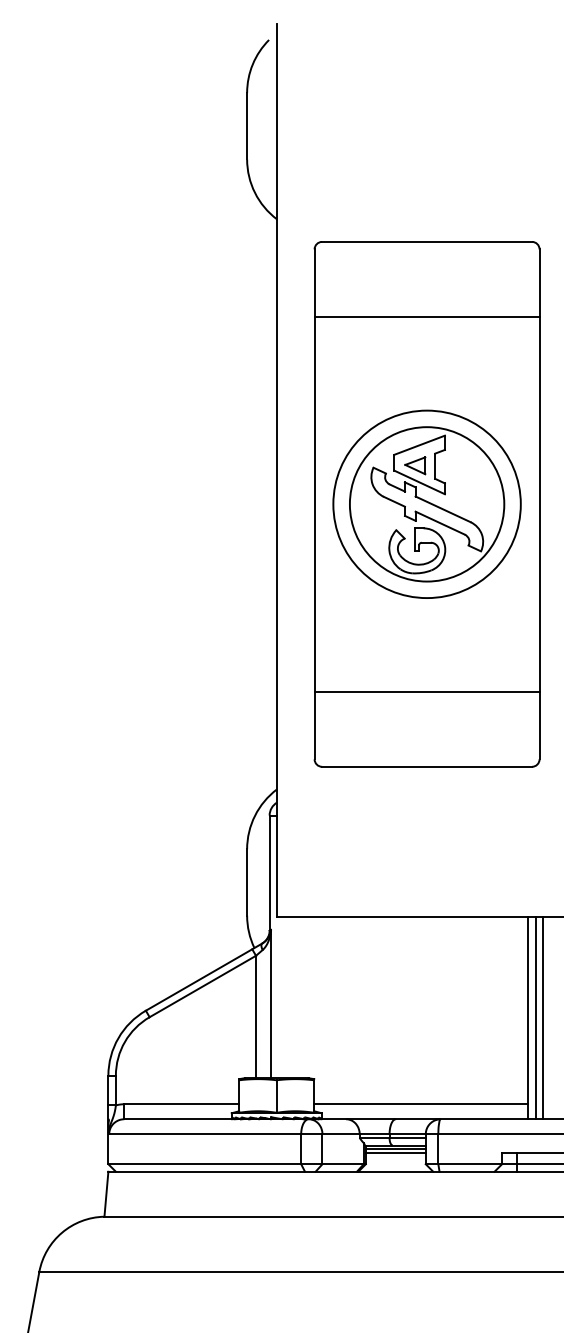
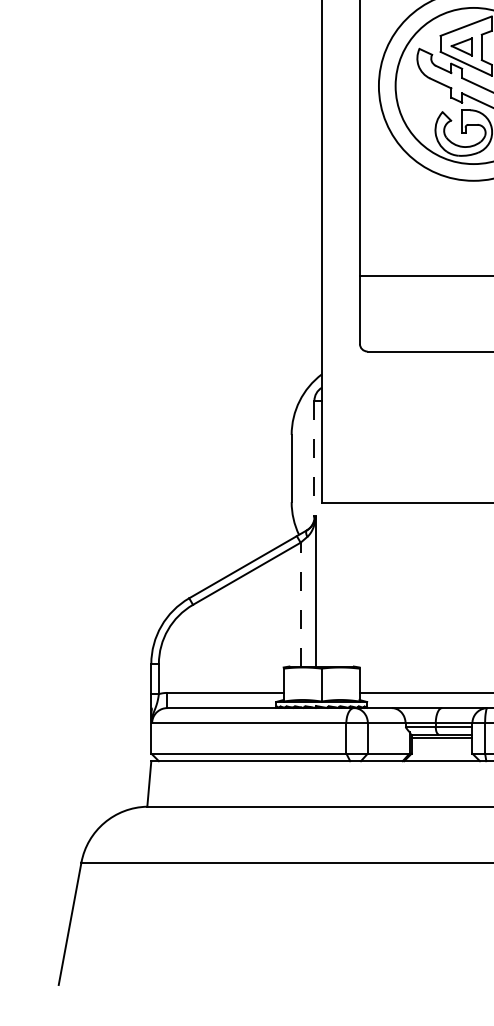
line: (269, 873) -> (314, 459), solid -> dashed
line: (256, 1016) -> (301, 604), solid -> dashed
line: (395, 1153) -> (441, 742), removed

